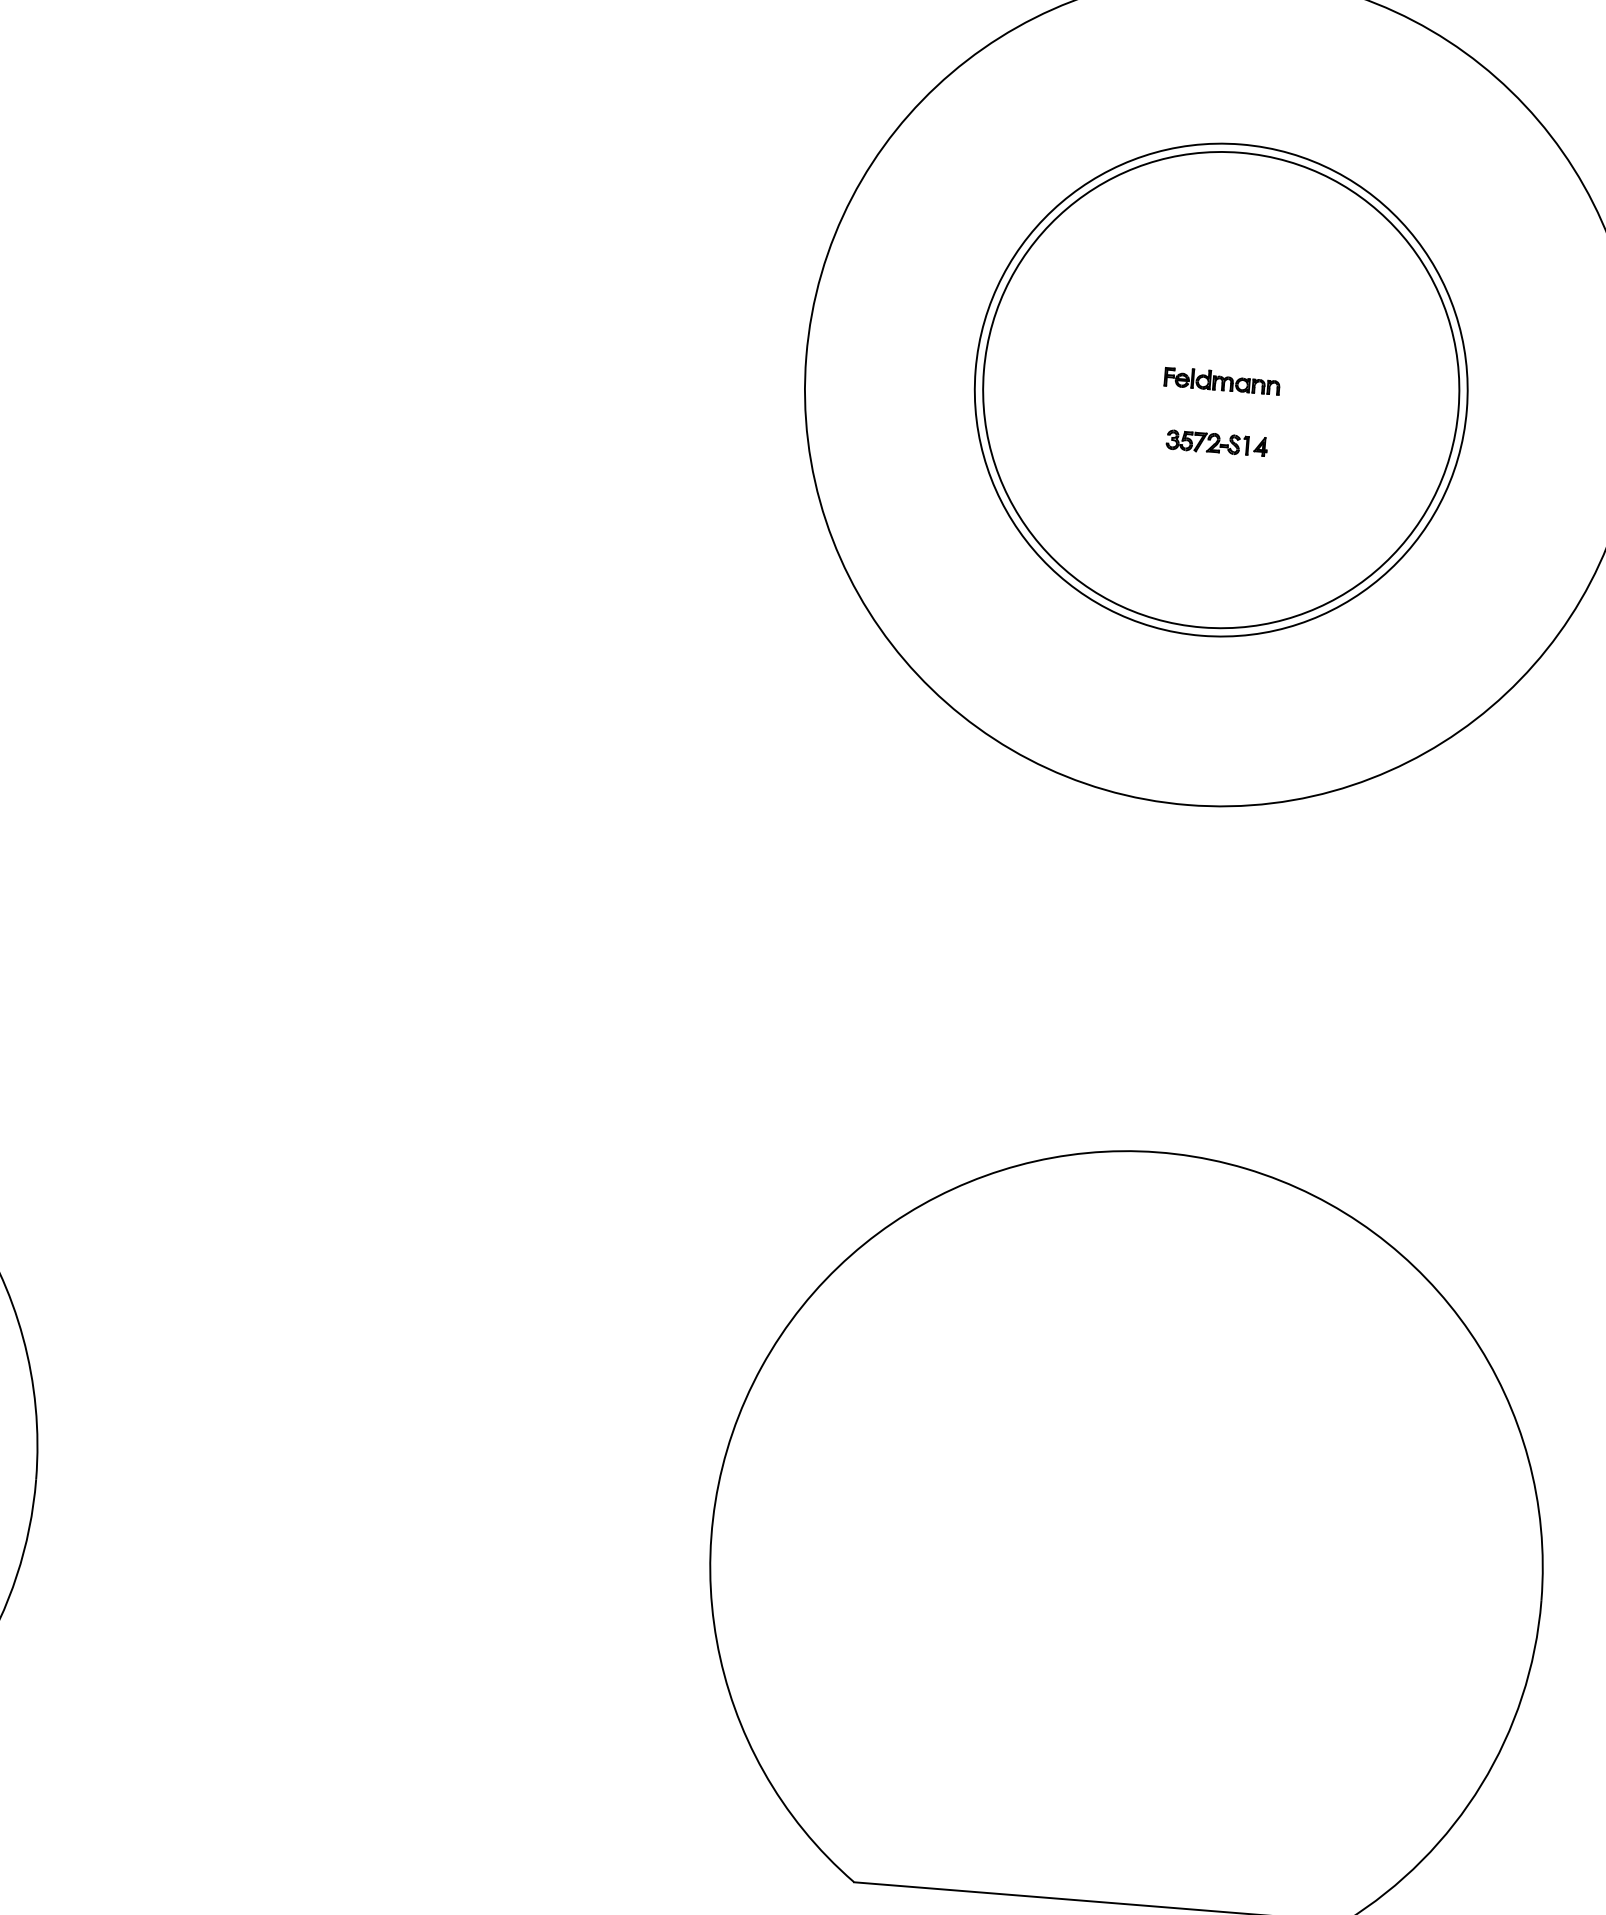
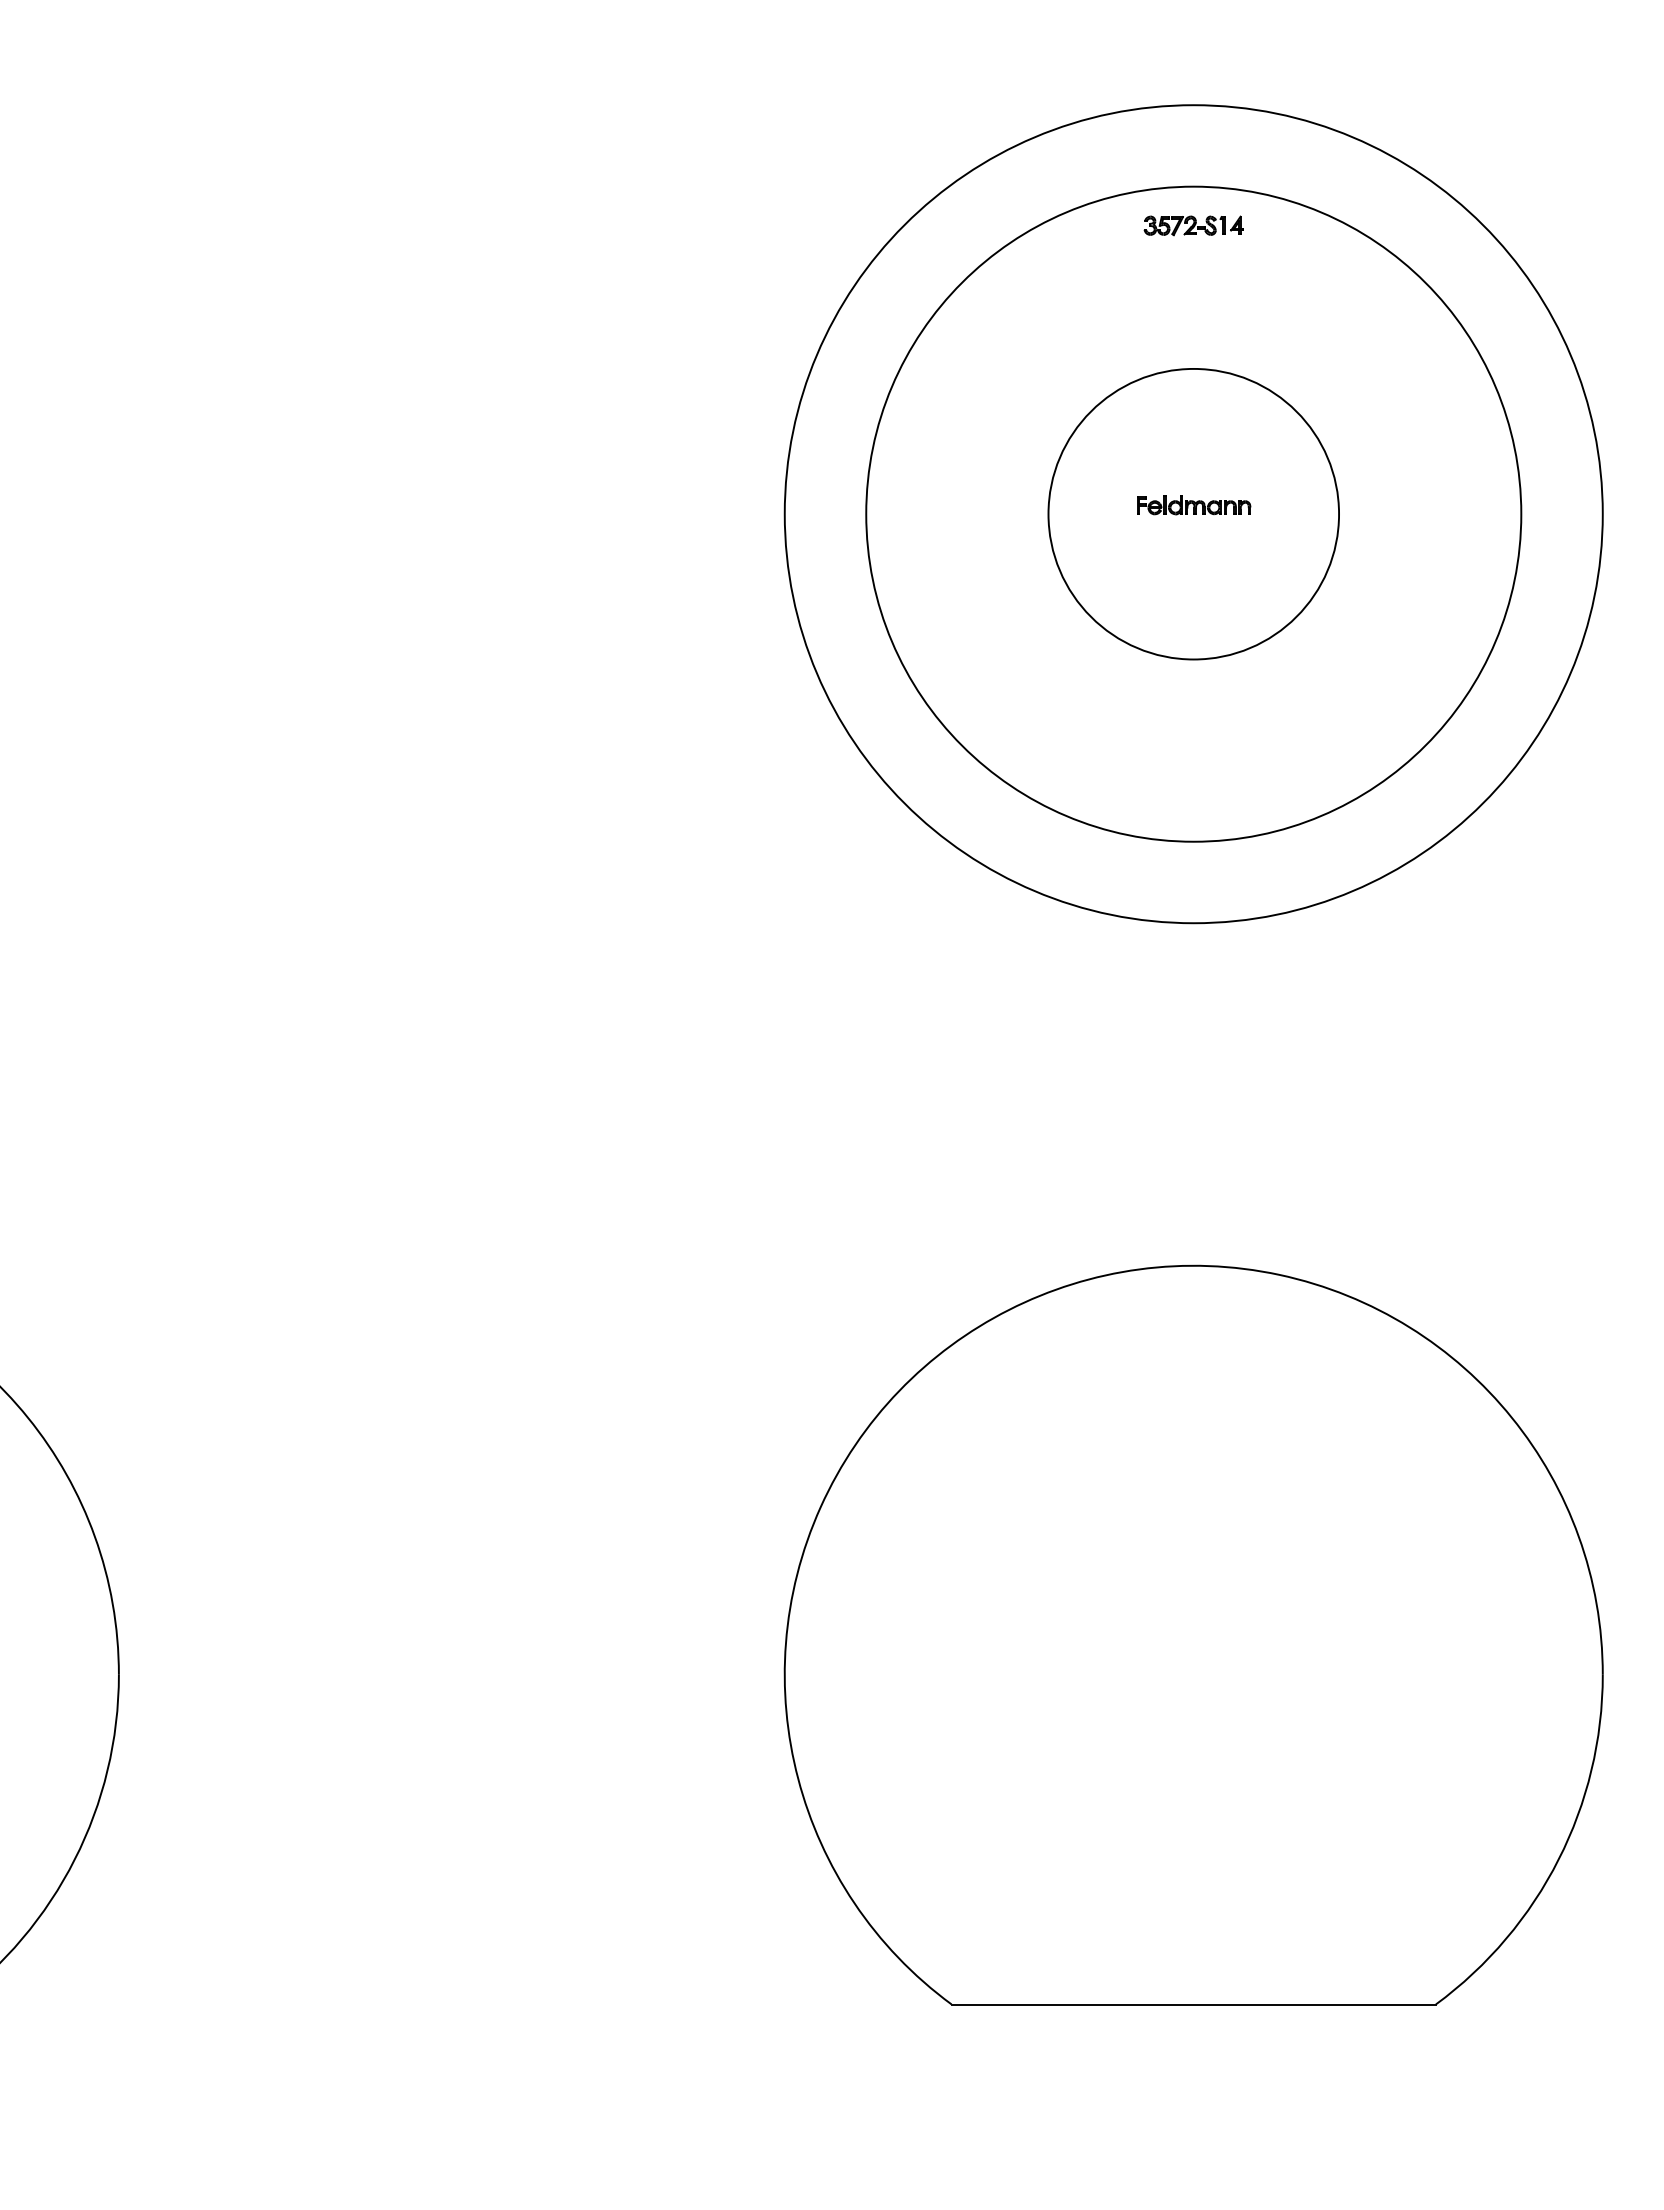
circle: (1220, 390) -> (1193, 514), size x0.6
circle: (1220, 390) -> (1193, 514), size x1.4
part: (1216, 443) -> (1193, 225), moved

